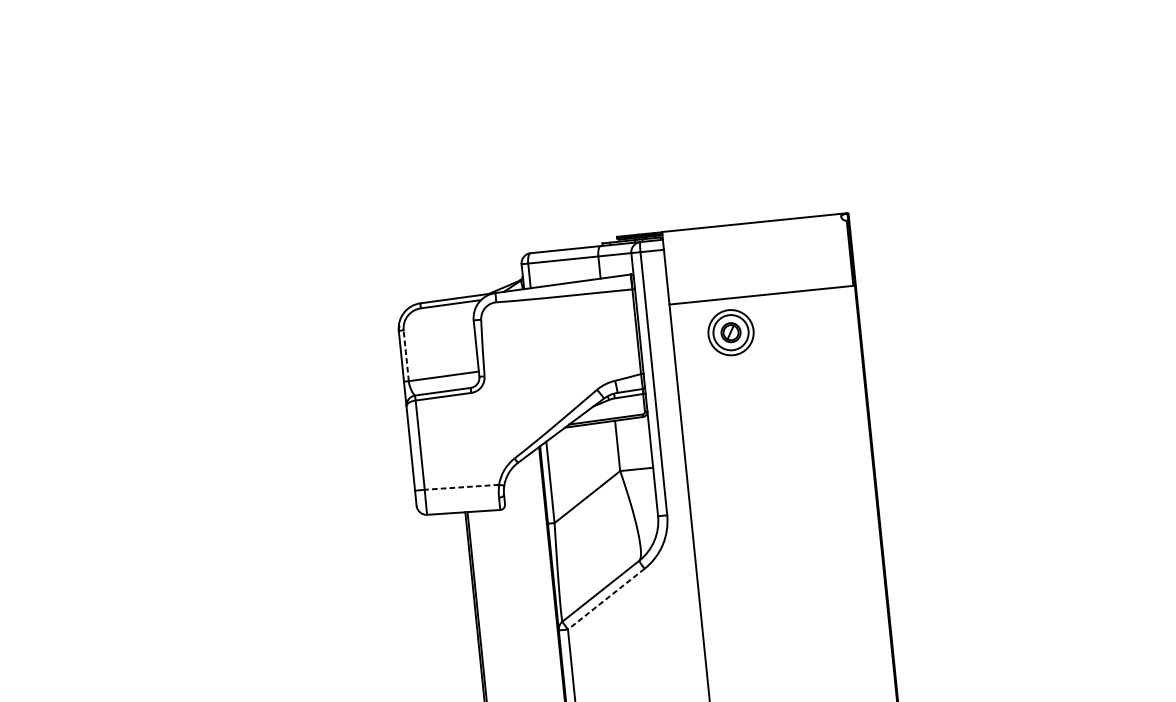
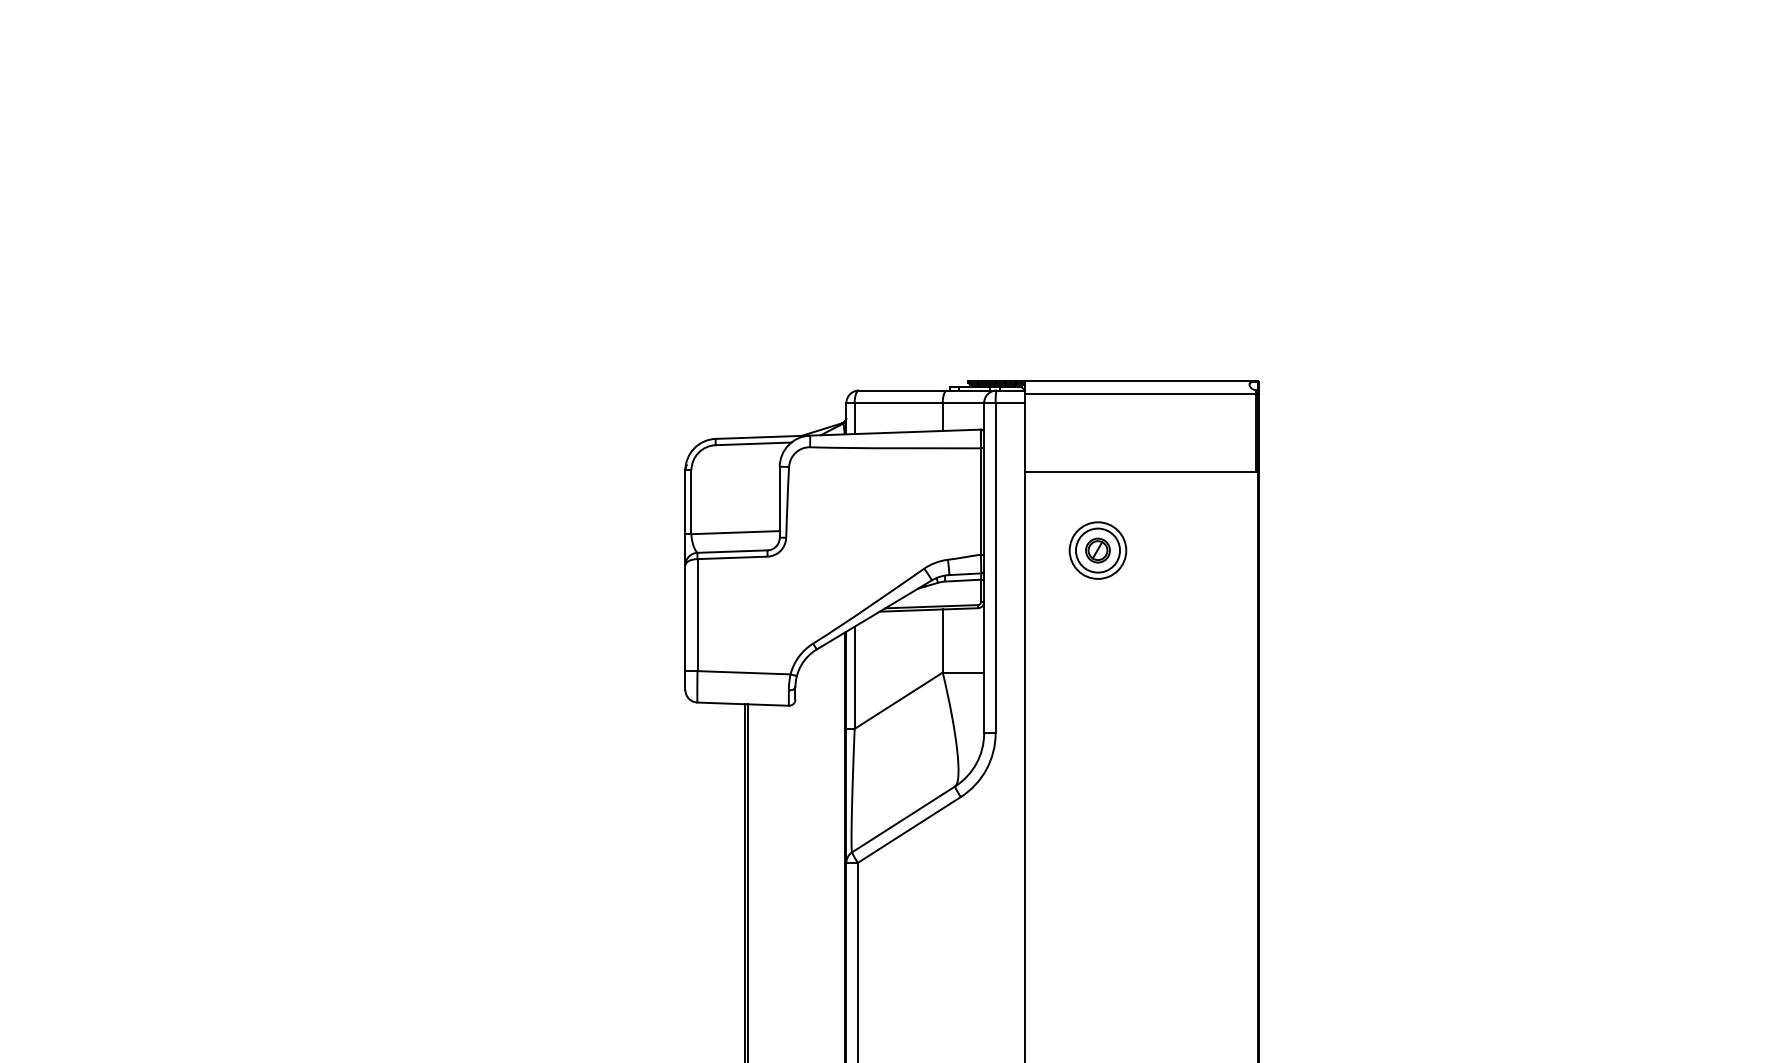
line: (756, 232) -> (1142, 393), added
part: (730, 332) -> (1097, 550), moved
line: (406, 355) -> (691, 502), dashed -> solid
line: (462, 487) -> (744, 672), dashed -> solid
line: (605, 599) -> (908, 830), dashed -> solid

